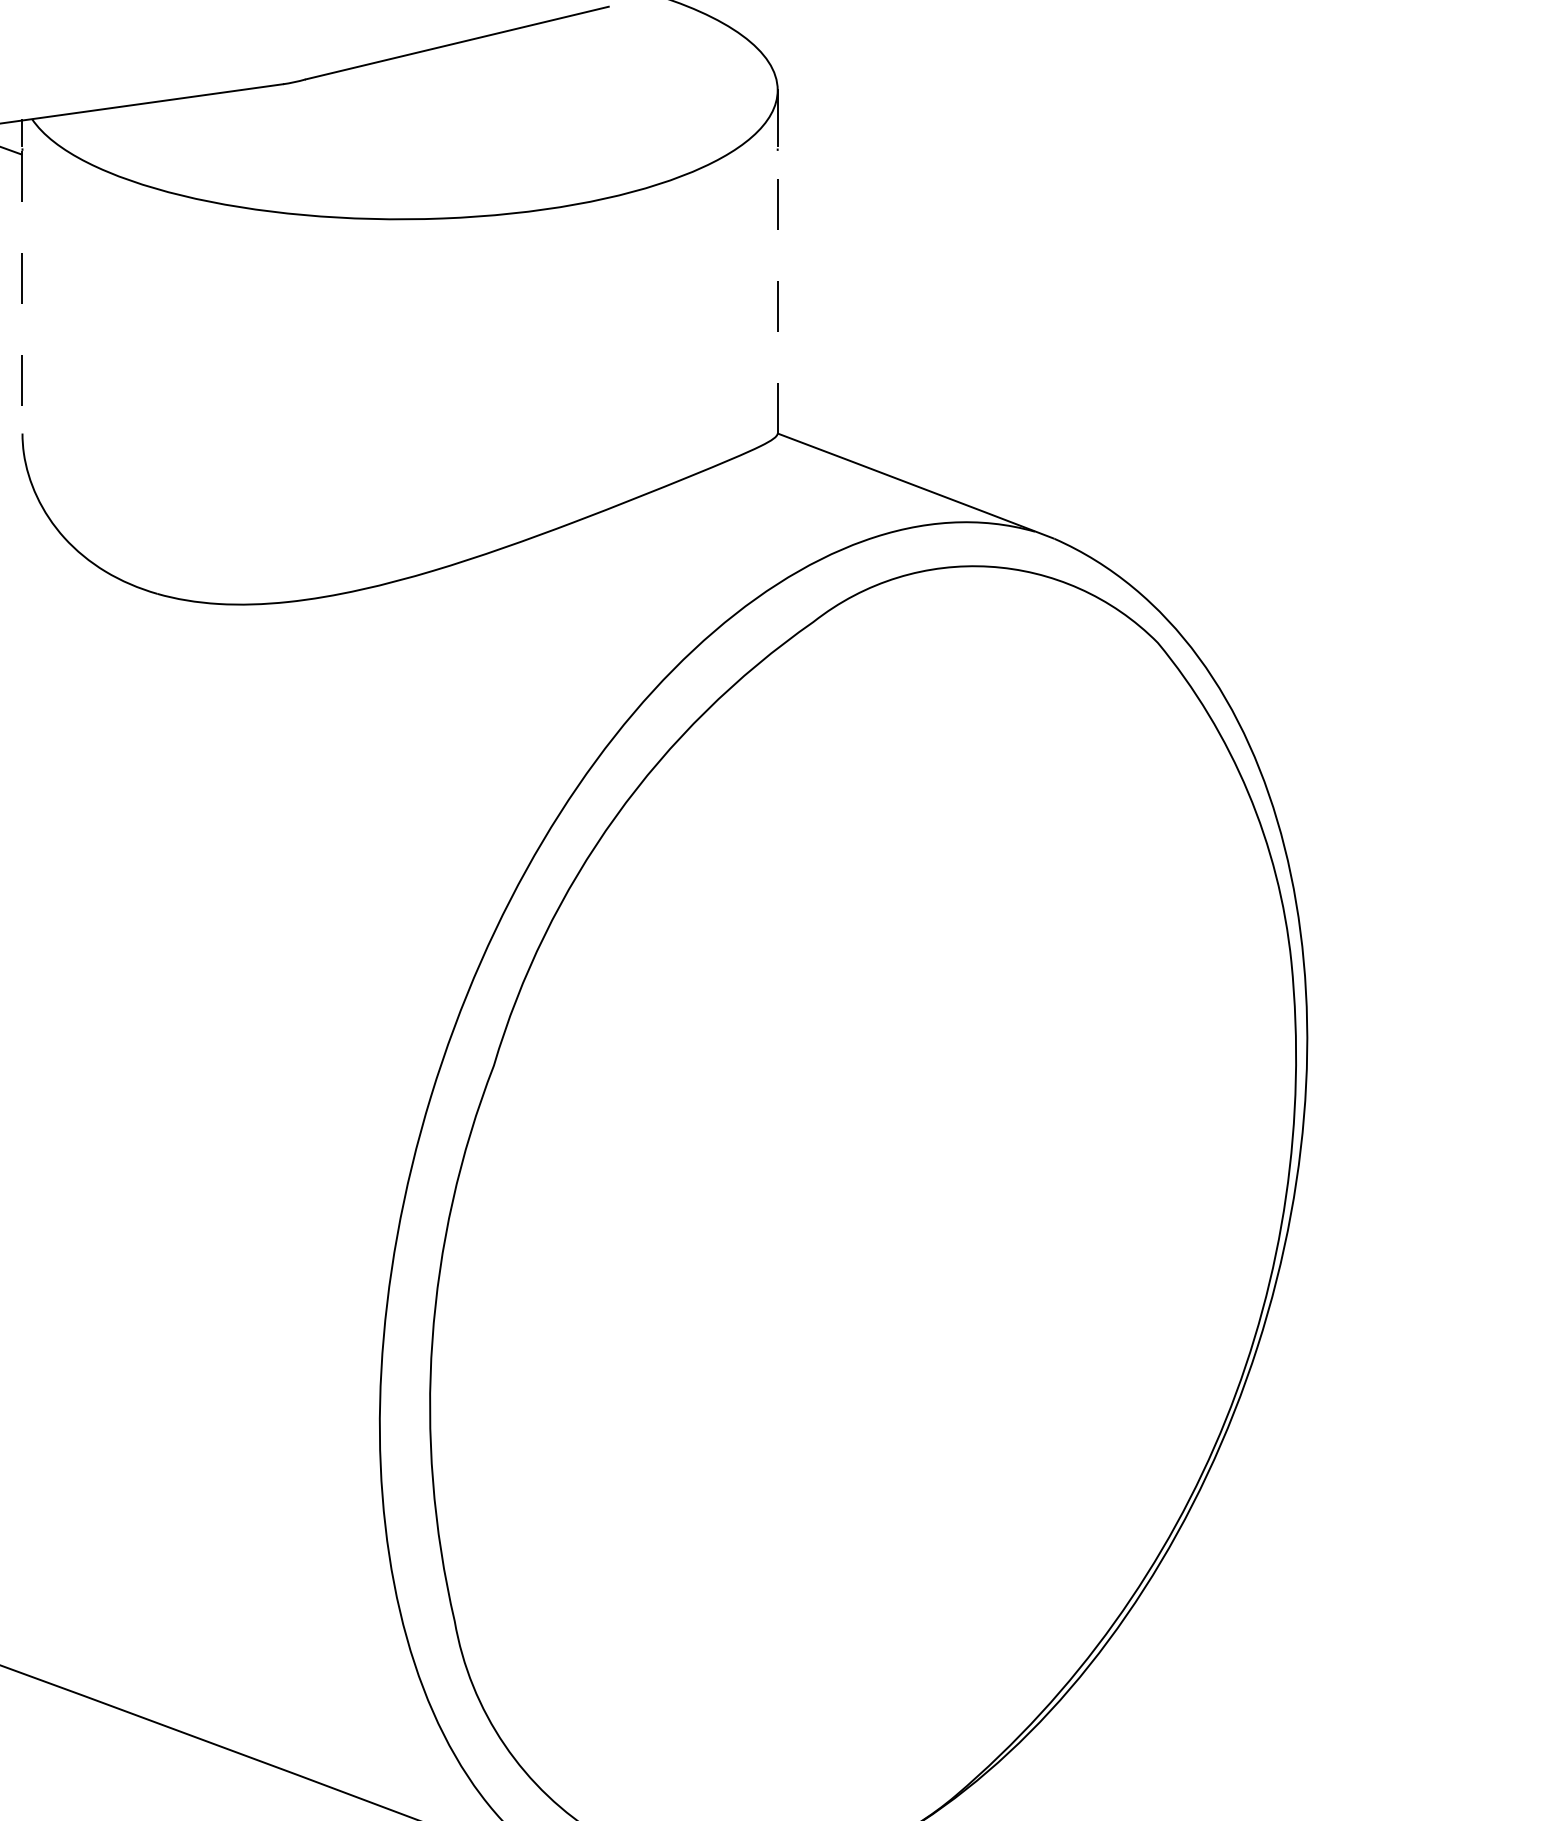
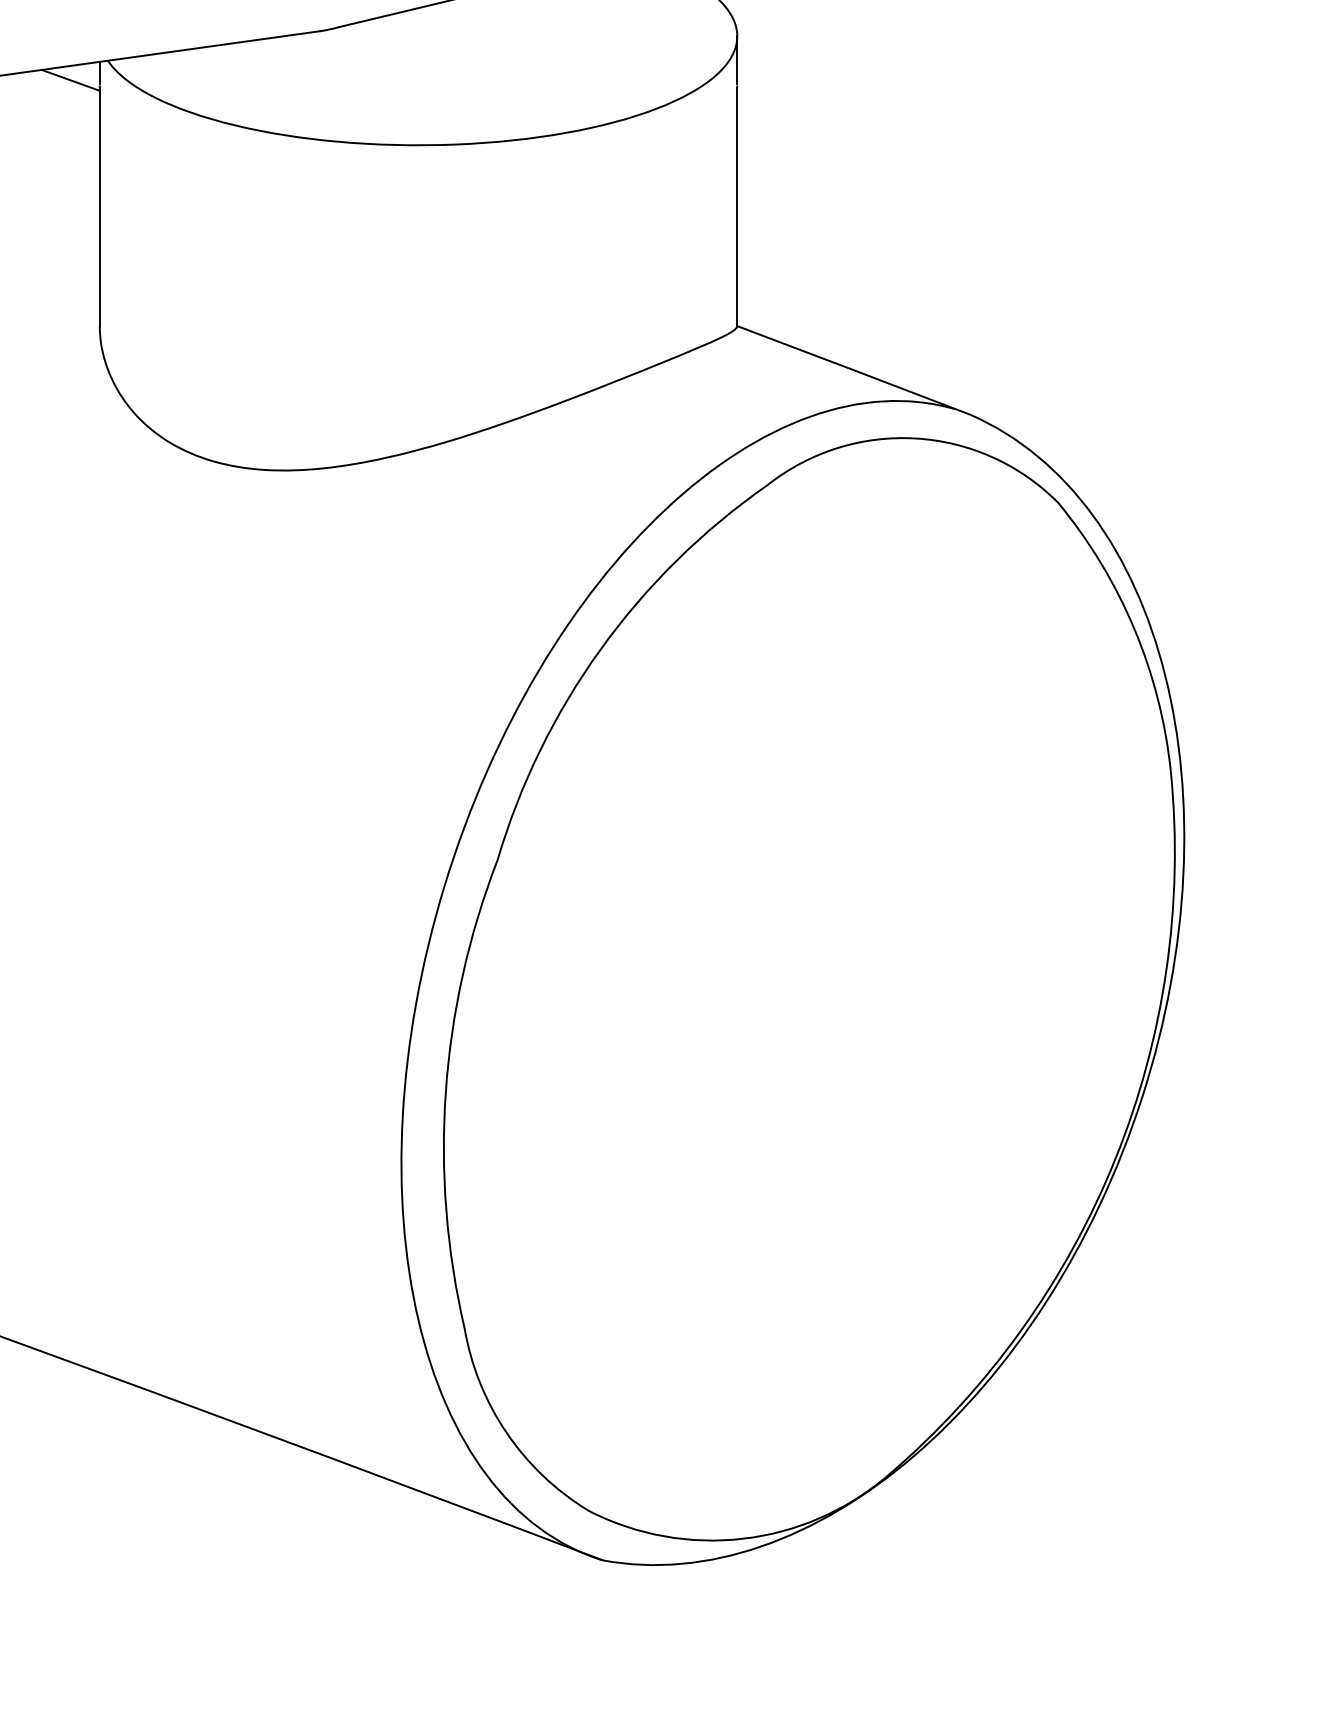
line: (777, 291) -> (737, 206), dashed -> solid
line: (22, 293) -> (99, 207), dashed -> solid

